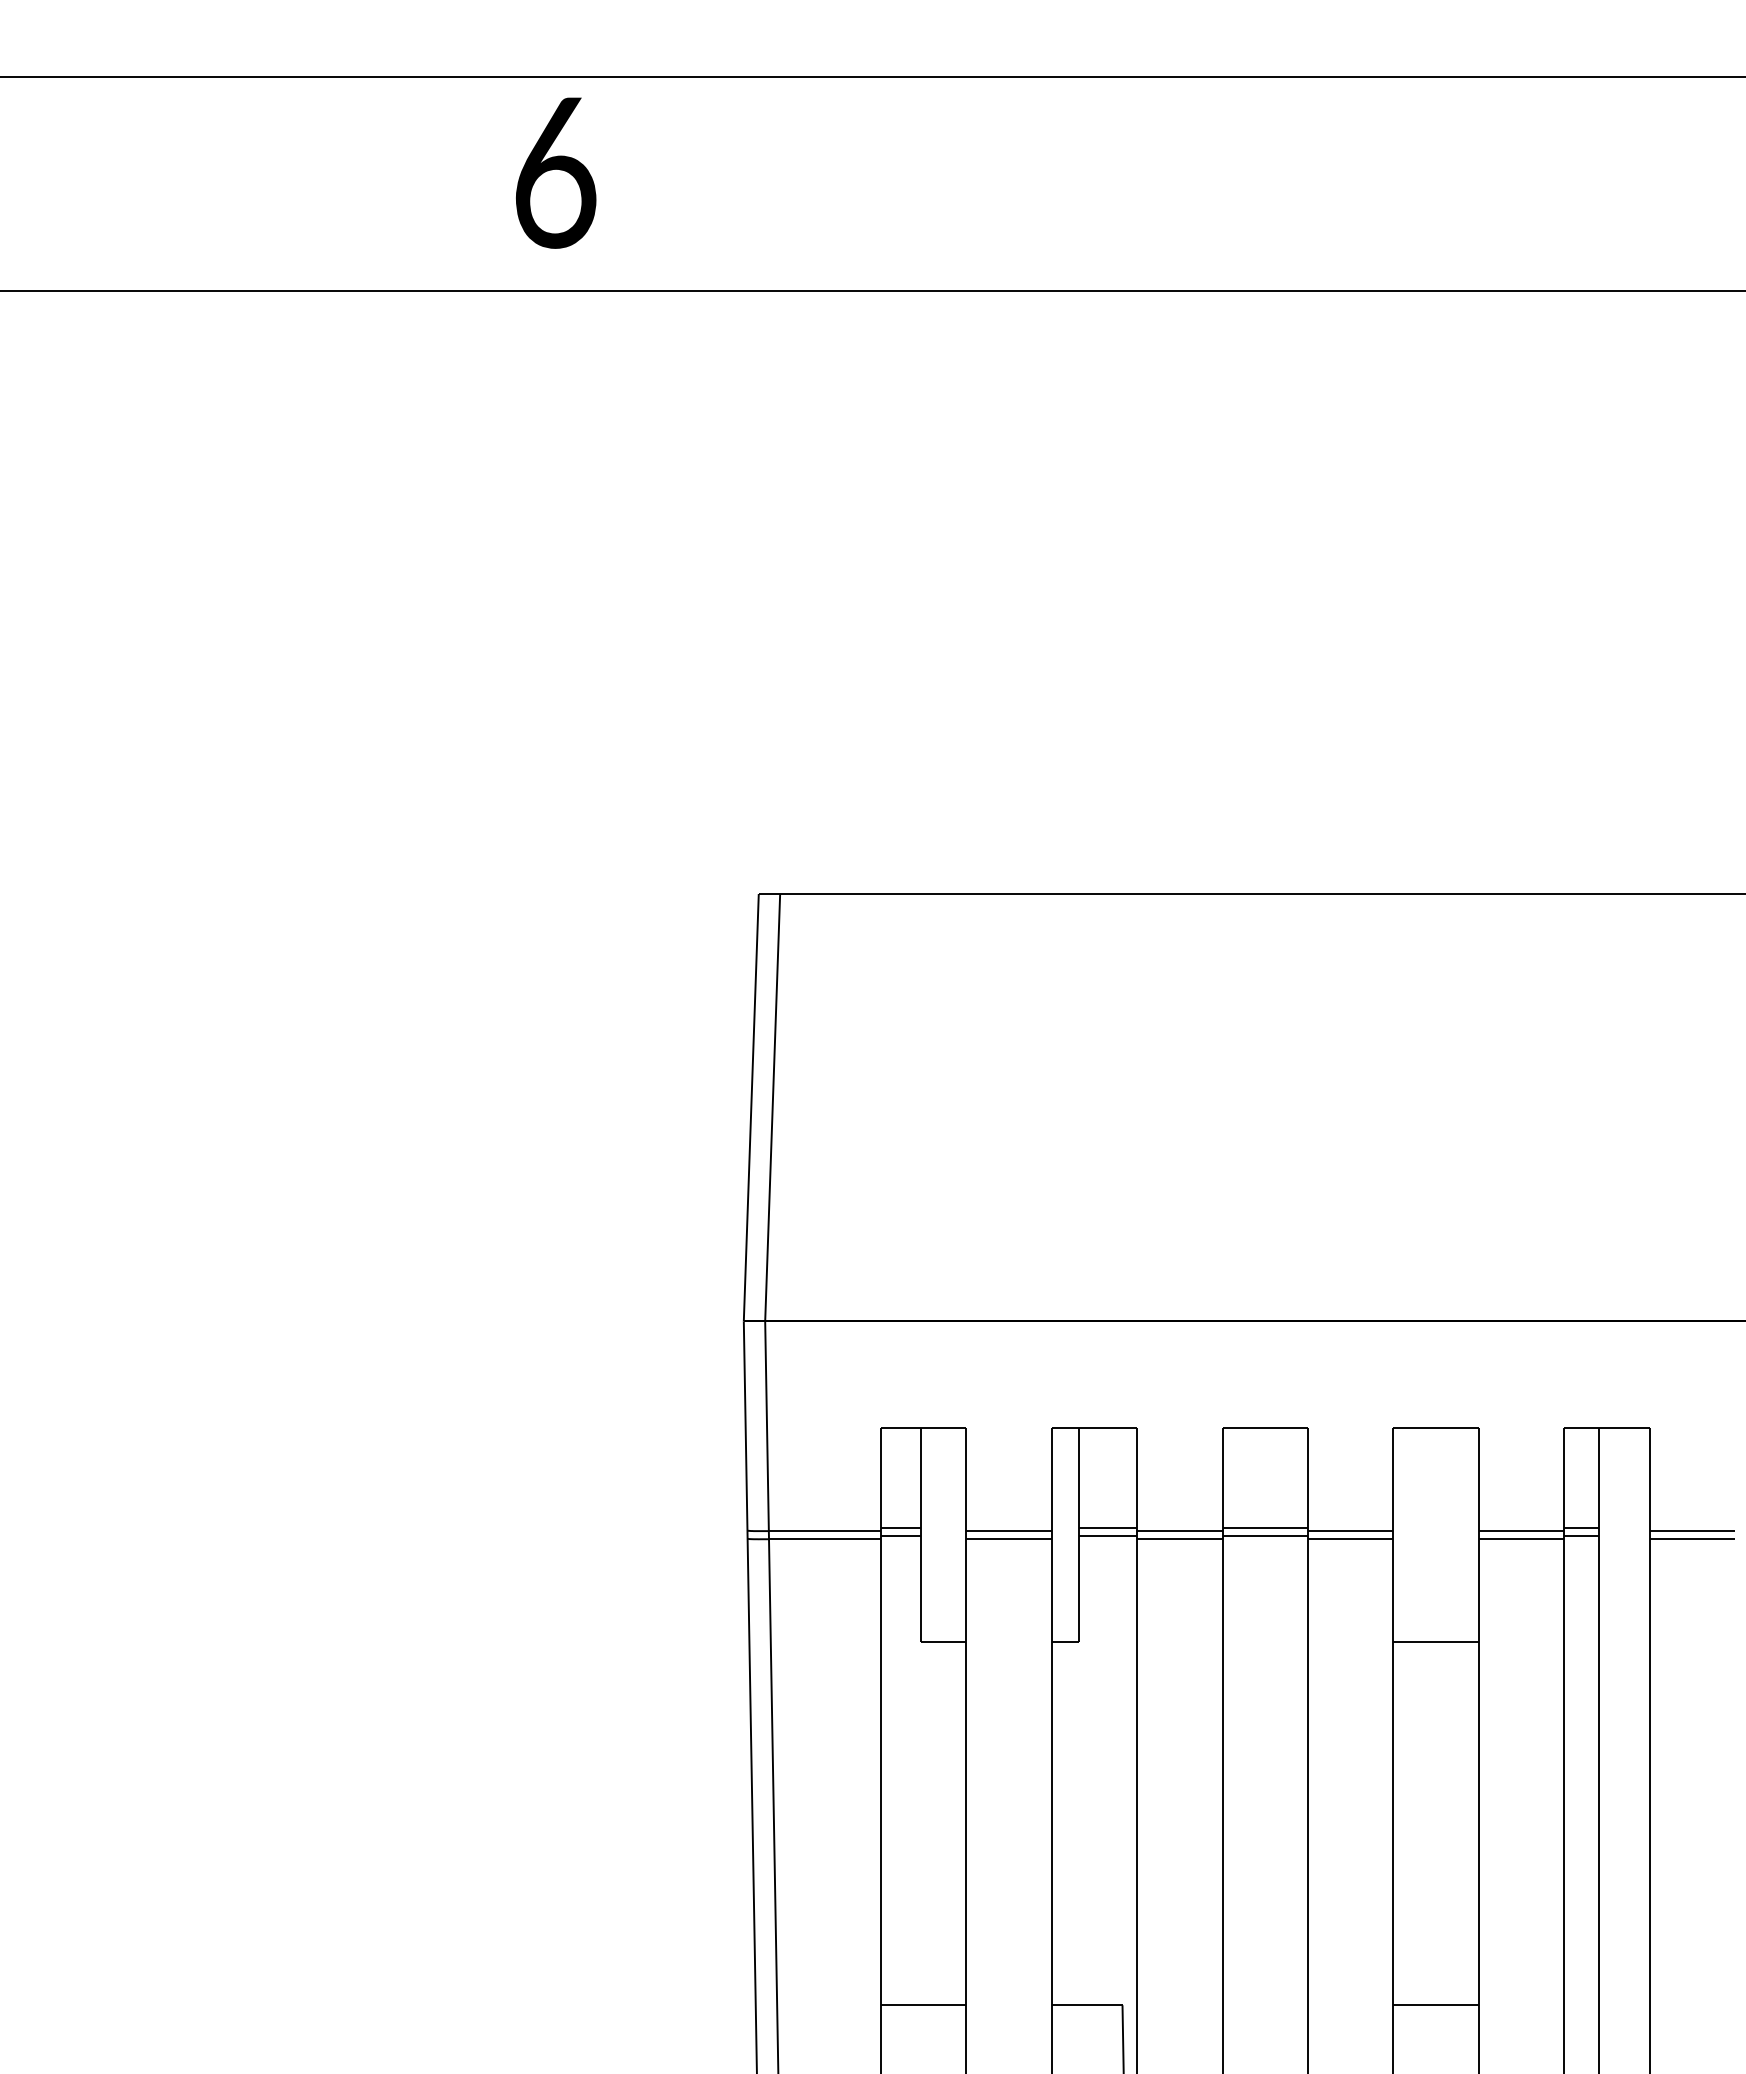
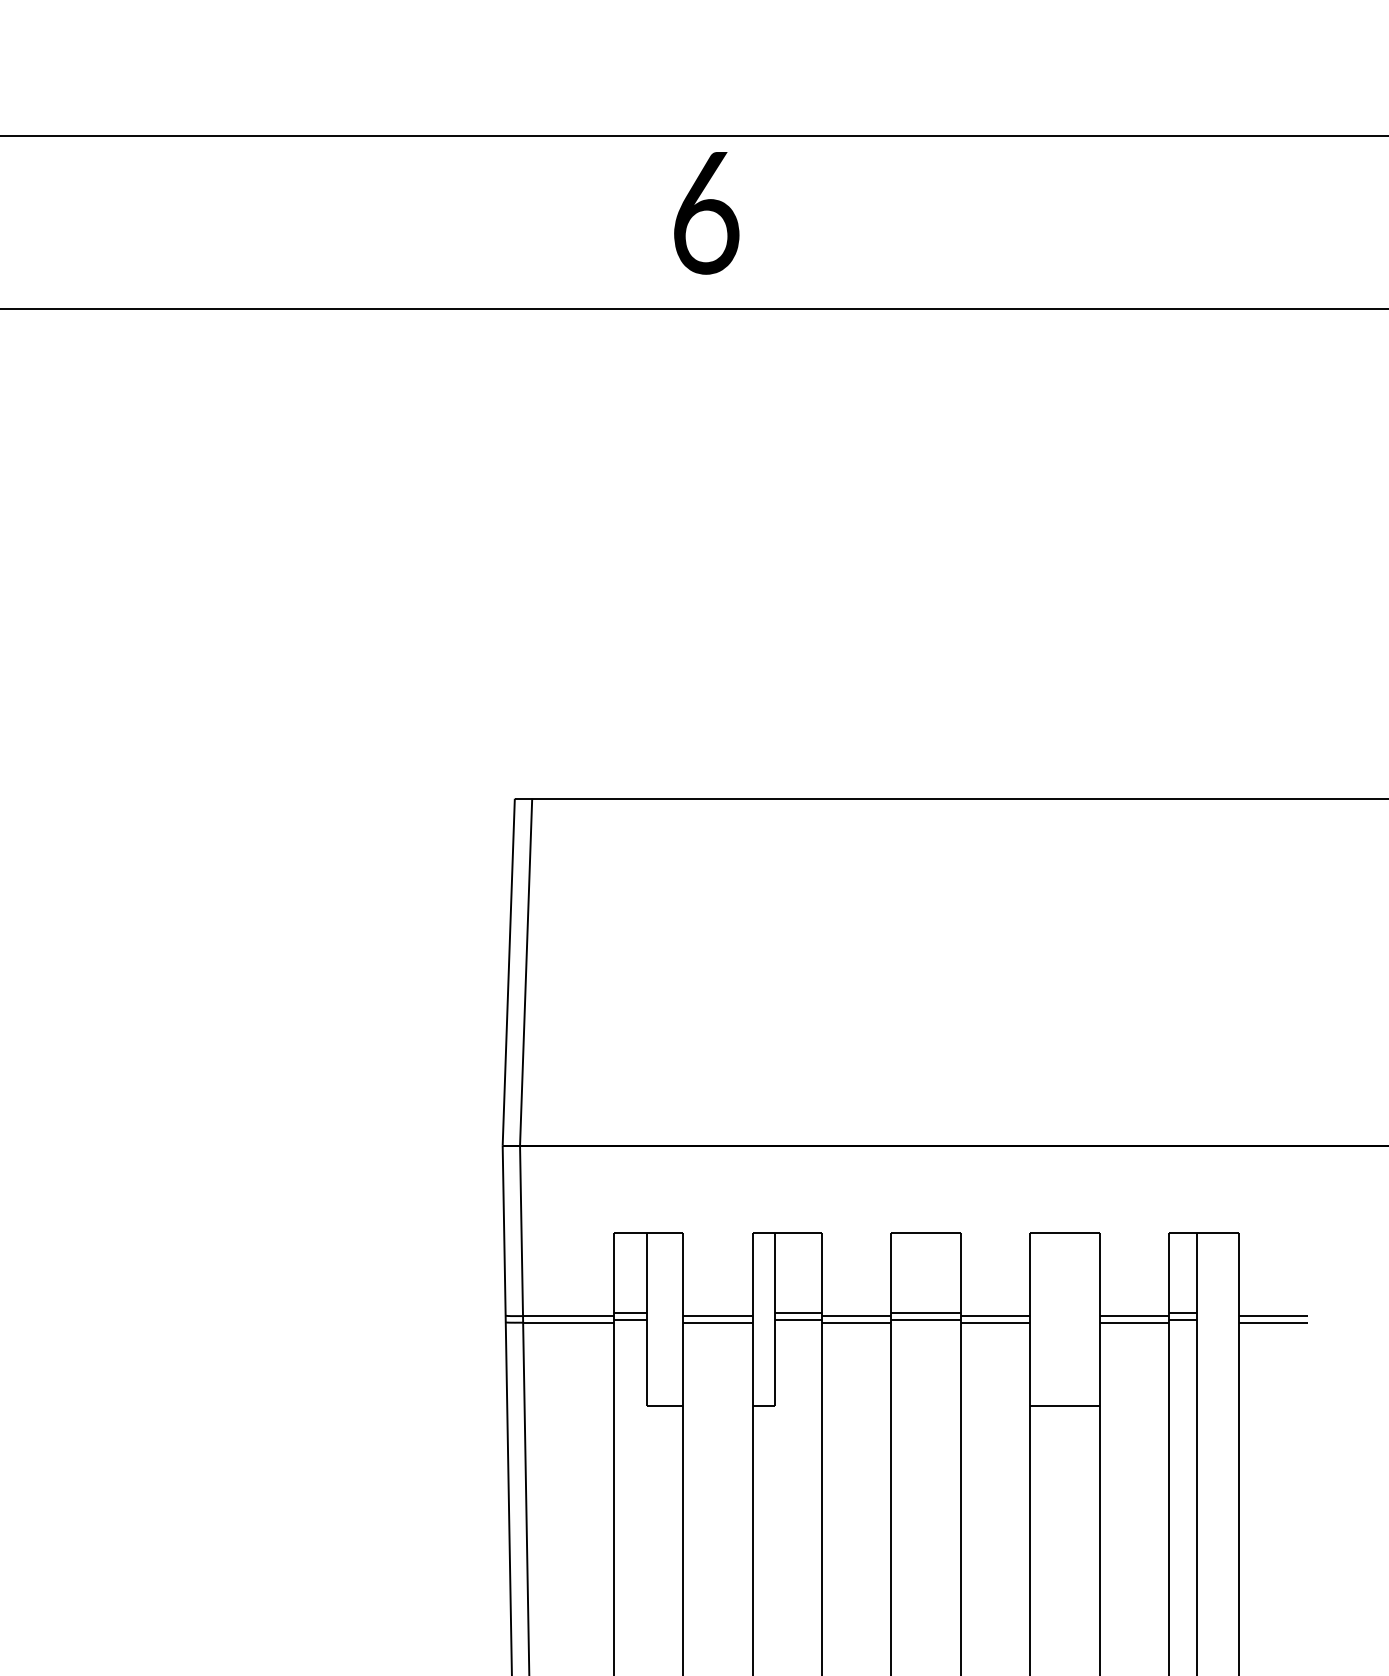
text: (556, 172) -> (707, 212), moved

